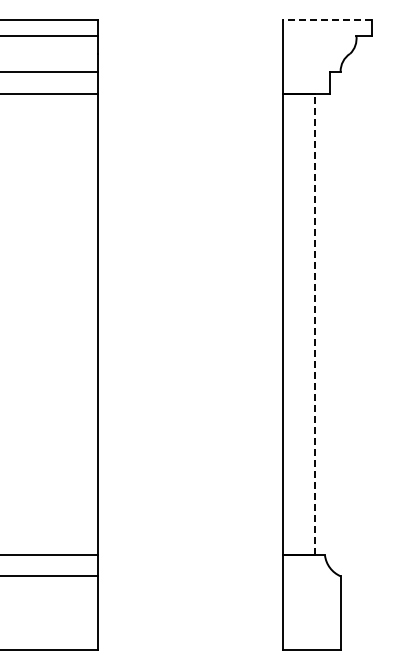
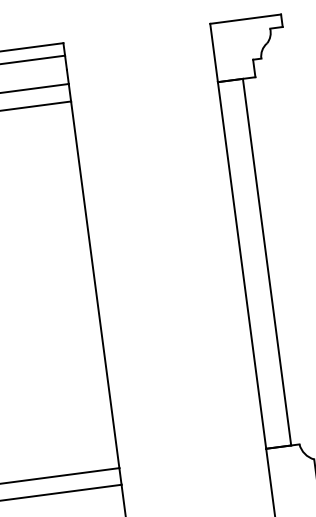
line: (327, 20) -> (245, 19), dashed -> solid
line: (314, 324) -> (267, 262), dashed -> solid

